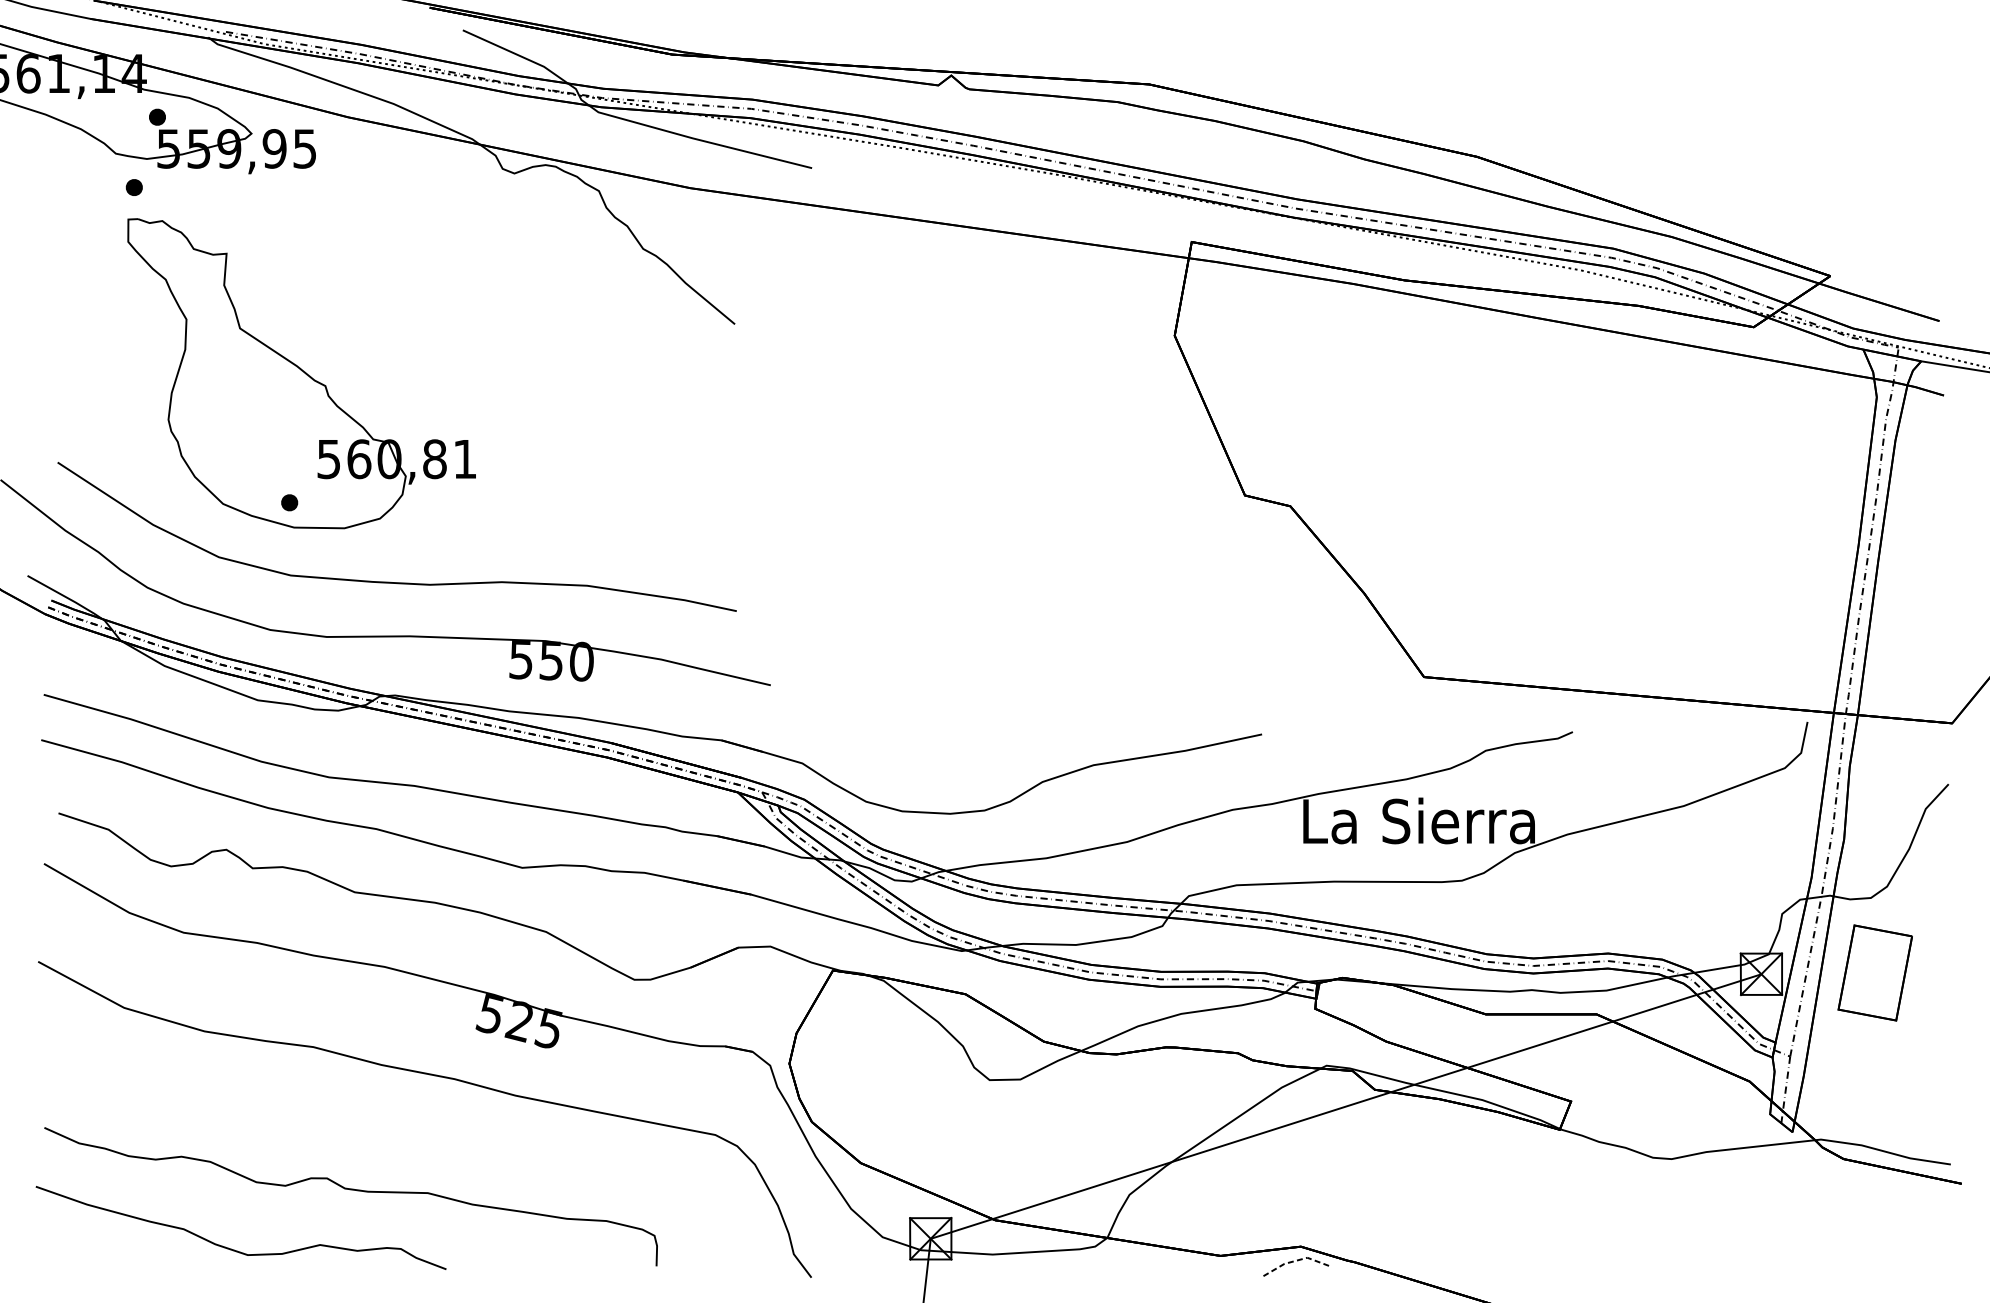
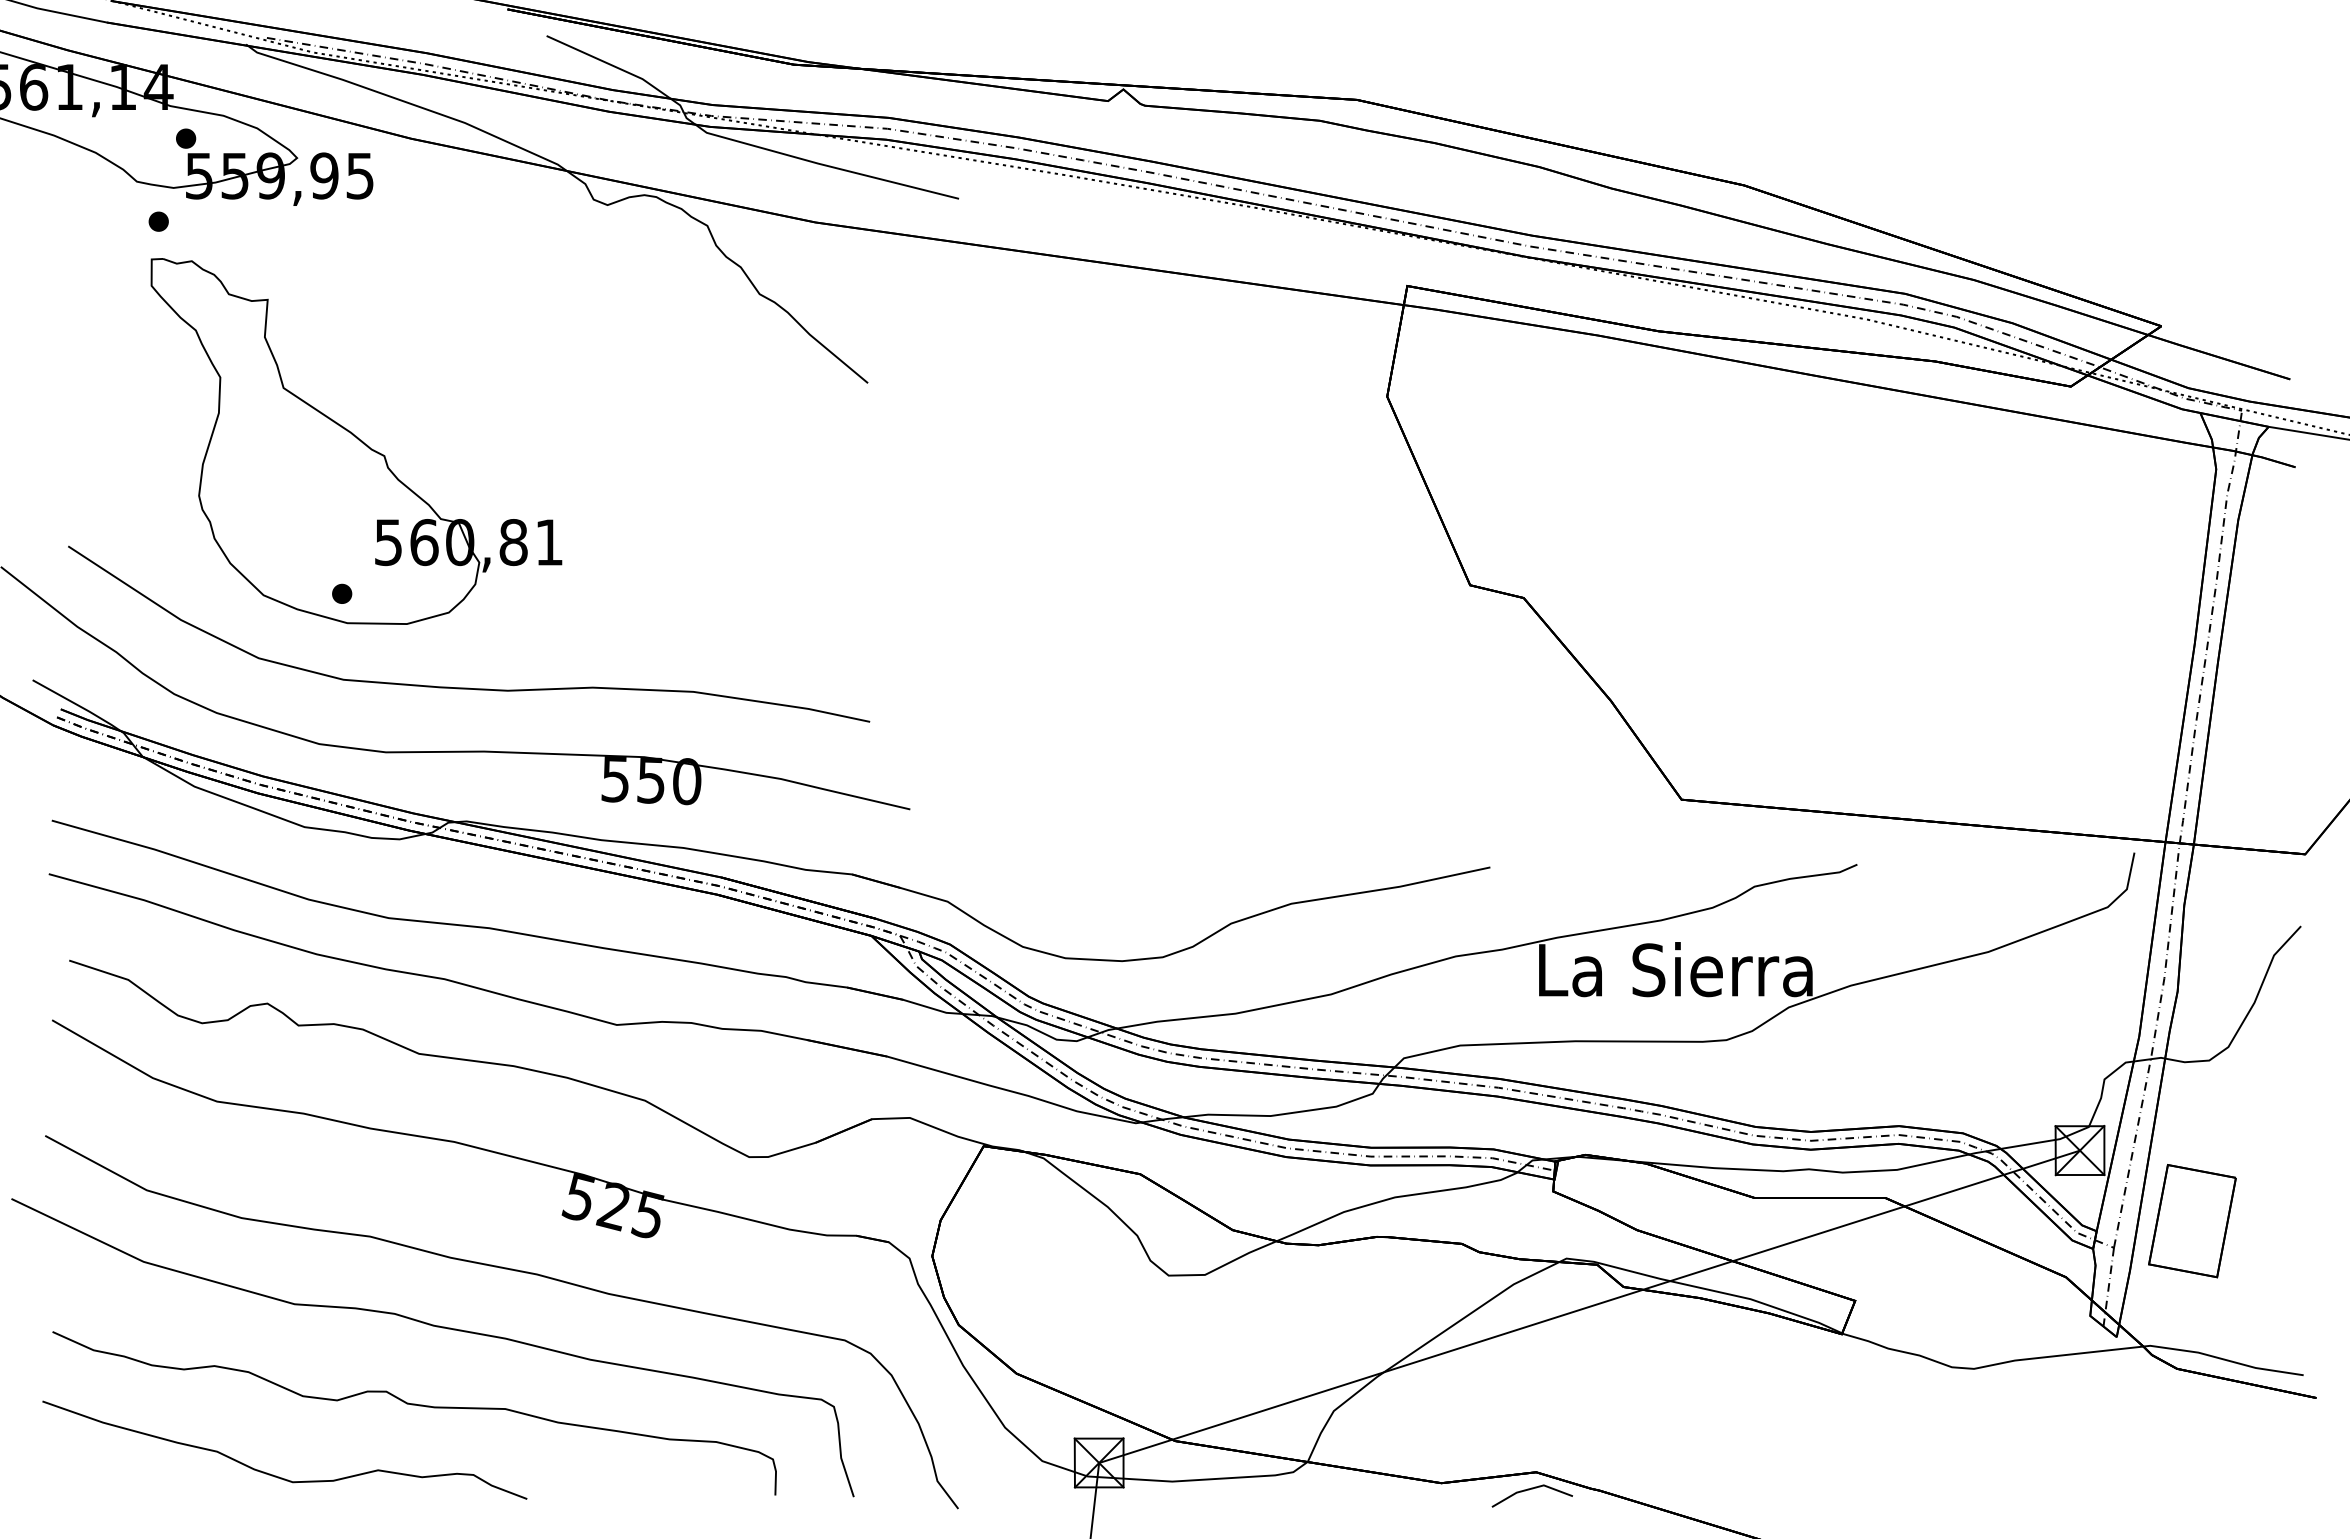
part: (1875, 973) -> (2192, 1221), moved
curve: (369, 1124) -> (436, 1327), added
line: (1296, 1260) -> (1531, 1488), dashed -> solid

